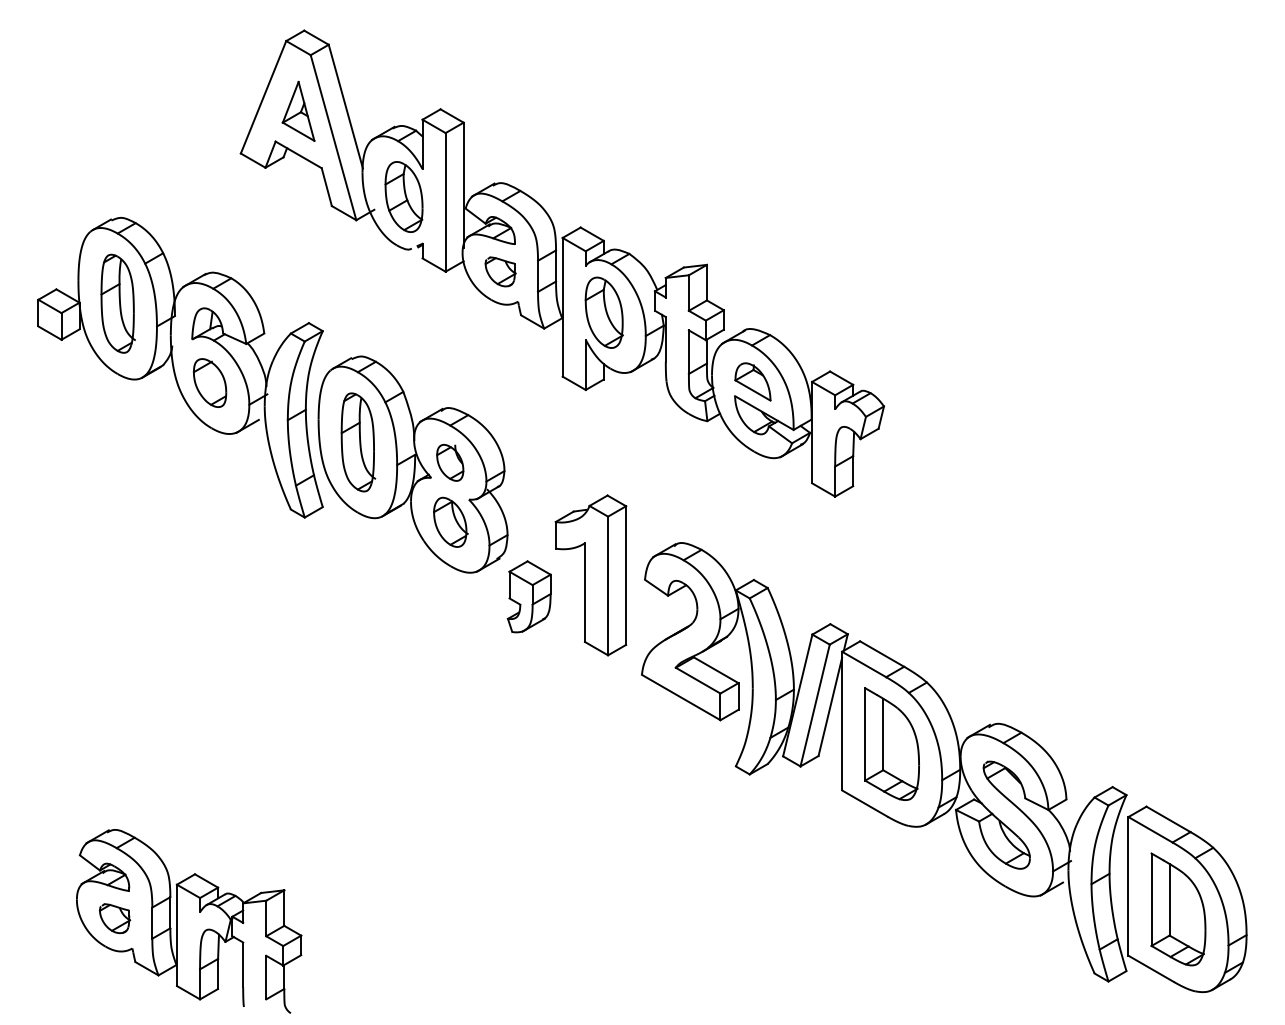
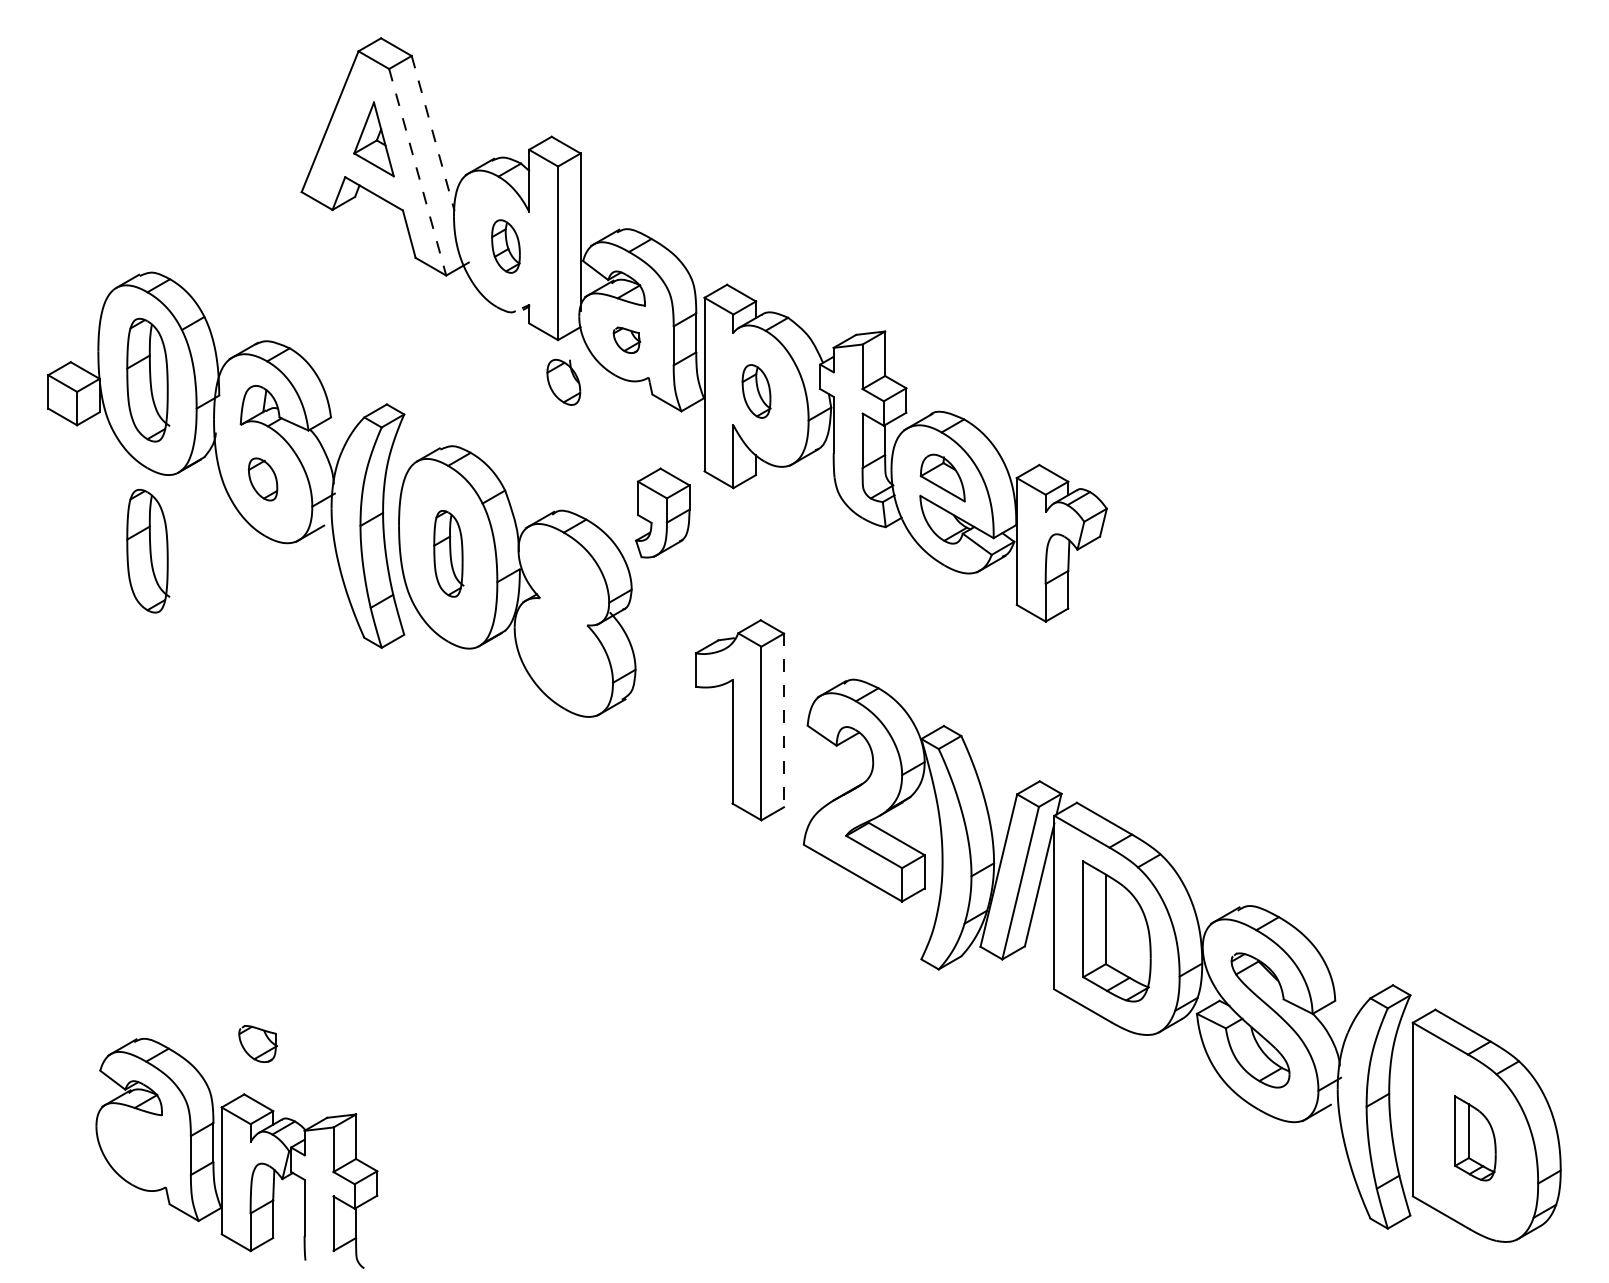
line: (346, 106) -> (433, 133), solid -> dashed
line: (333, 137) -> (417, 172), solid -> dashed
part: (403, 196) -> (505, 246), size x0.6
part: (500, 272) -> (626, 340), size x0.7
part: (604, 312) -> (756, 391), size x0.6
part: (209, 383) -> (262, 479), size x0.7
part: (118, 439) -> (148, 550), added
part: (358, 442) -> (448, 553), size x0.7
part: (449, 462) -> (563, 381), moved
part: (450, 522) -> (564, 653), removed
line: (625, 575) -> (783, 720), solid -> dashed
part: (529, 596) -> (662, 512), moved
part: (1178, 909) -> (1475, 1138), size x0.6
part: (114, 918) -> (257, 1043), moved

